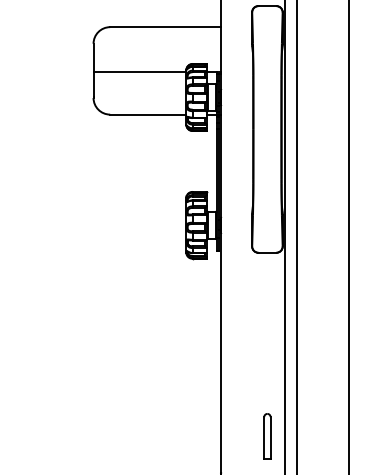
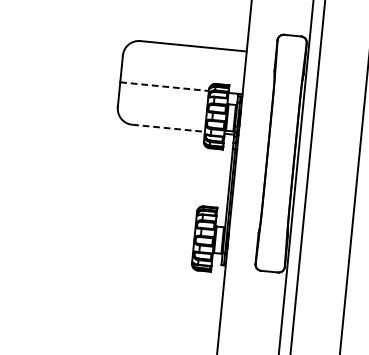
line: (140, 71) -> (165, 86), solid -> dashed
line: (148, 114) -> (168, 128), solid -> dashed

